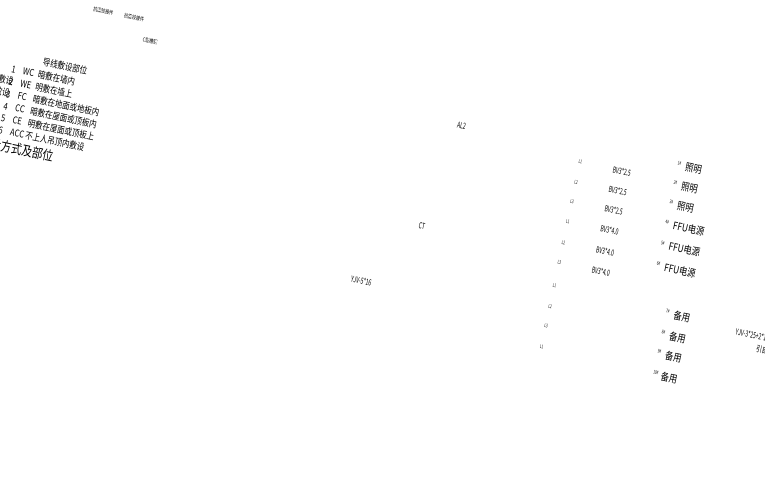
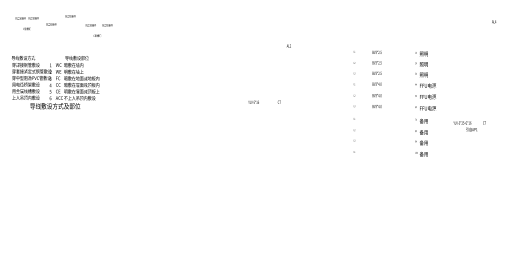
text: (148, 39) -> (96, 35), moved
text: (686, 217) -> (425, 80), moved
text: (360, 278) -> (253, 101), moved

